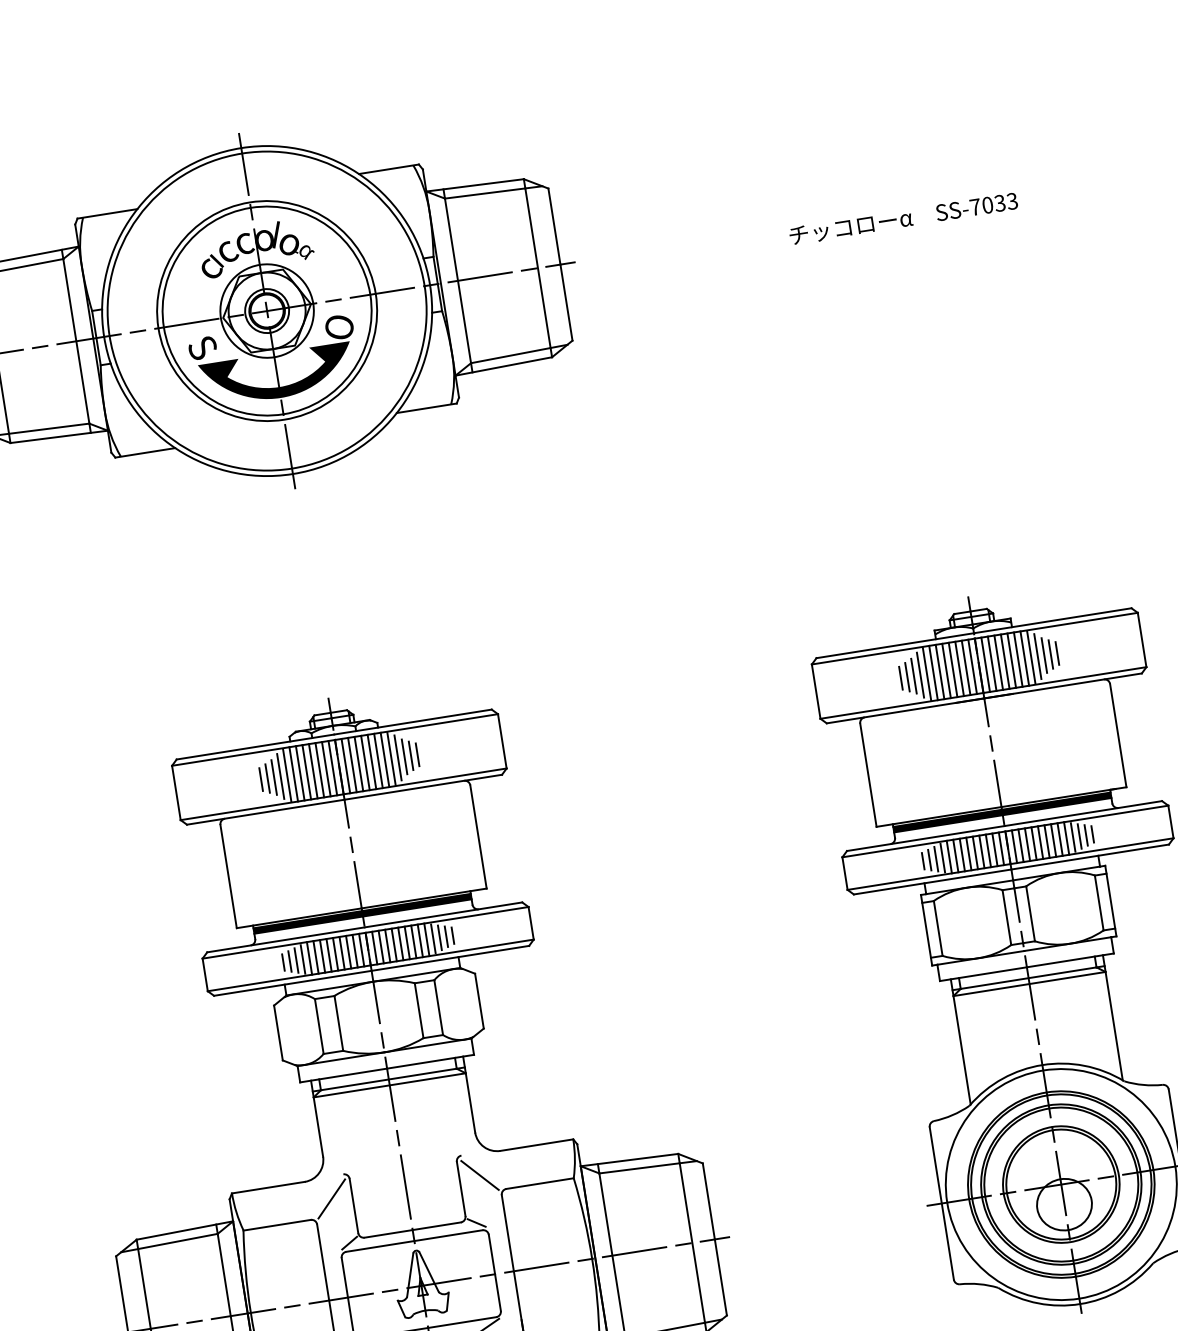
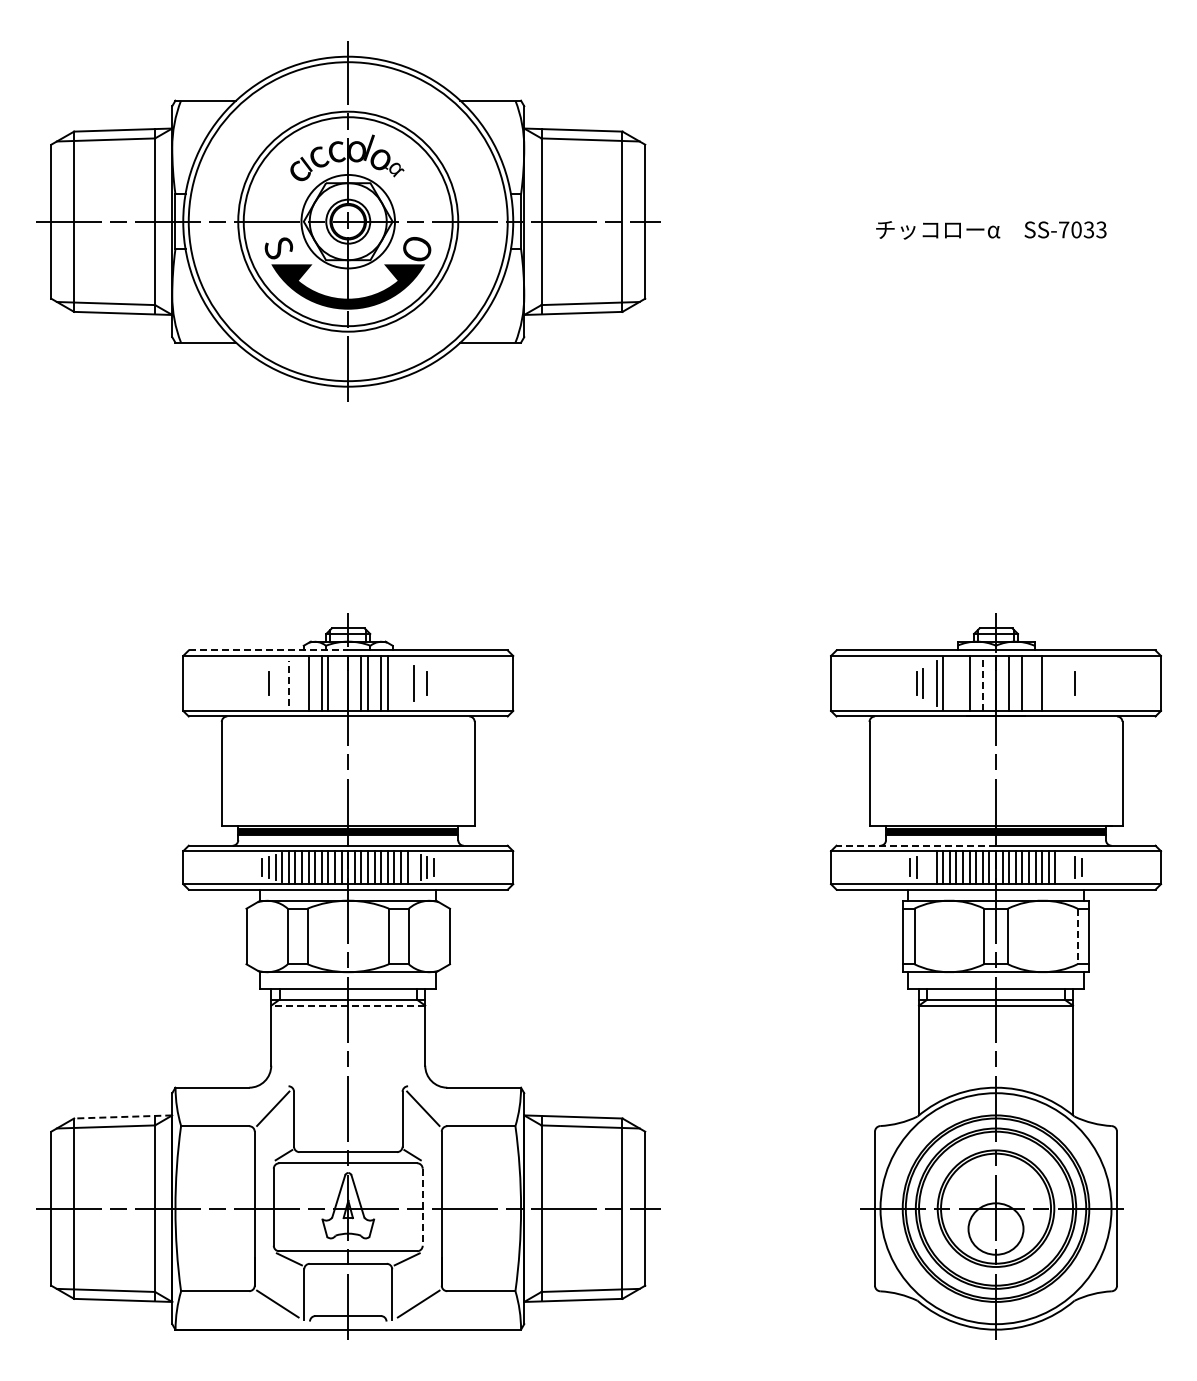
line: (1050, 654) -> (1068, 683), removed
line: (1044, 655) -> (1062, 683), removed
line: (1037, 656) -> (1055, 683), removed
line: (1030, 657) -> (1048, 683), removed
line: (1017, 658) -> (1035, 682), removed
line: (1012, 659) -> (1029, 682), removed
line: (998, 661) -> (1015, 682), removed
line: (985, 663) -> (1002, 682), removed
line: (972, 665) -> (989, 682), removed
line: (965, 666) -> (982, 682), solid -> dashed
line: (959, 667) -> (976, 682), removed
line: (946, 669) -> (963, 682), removed
line: (939, 671) -> (956, 682), removed
line: (933, 672) -> (949, 682), removed
line: (914, 676) -> (930, 683), removed
line: (255, 747) -> (268, 650), solid -> dashed
line: (410, 755) -> (420, 683), removed
line: (397, 757) -> (407, 683), removed
line: (384, 758) -> (394, 682), removed
line: (391, 758) -> (401, 683), removed
line: (365, 762) -> (374, 682), removed
line: (345, 765) -> (354, 682), removed
line: (332, 767) -> (341, 682), removed
line: (326, 768) -> (335, 682), removed
line: (306, 771) -> (315, 682), removed
line: (294, 773) -> (302, 682), removed
line: (287, 775) -> (295, 683), removed
line: (280, 776) -> (288, 683), solid -> dashed
line: (274, 777) -> (282, 683), removed
line: (267, 778) -> (275, 683), removed
line: (1079, 836) -> (1068, 867), removed
line: (1073, 837) -> (1062, 867), removed
line: (925, 838) -> (916, 845), solid -> dashed
line: (943, 857) -> (930, 867), removed
line: (936, 858) -> (923, 867), removed
line: (1099, 902) -> (1077, 936), solid -> dashed
line: (433, 938) -> (414, 867), removed
line: (389, 1085) -> (348, 1005), solid -> dashed
line: (184, 1230) -> (122, 1116), solid -> dashed
line: (494, 1273) -> (422, 1207), solid -> dashed

